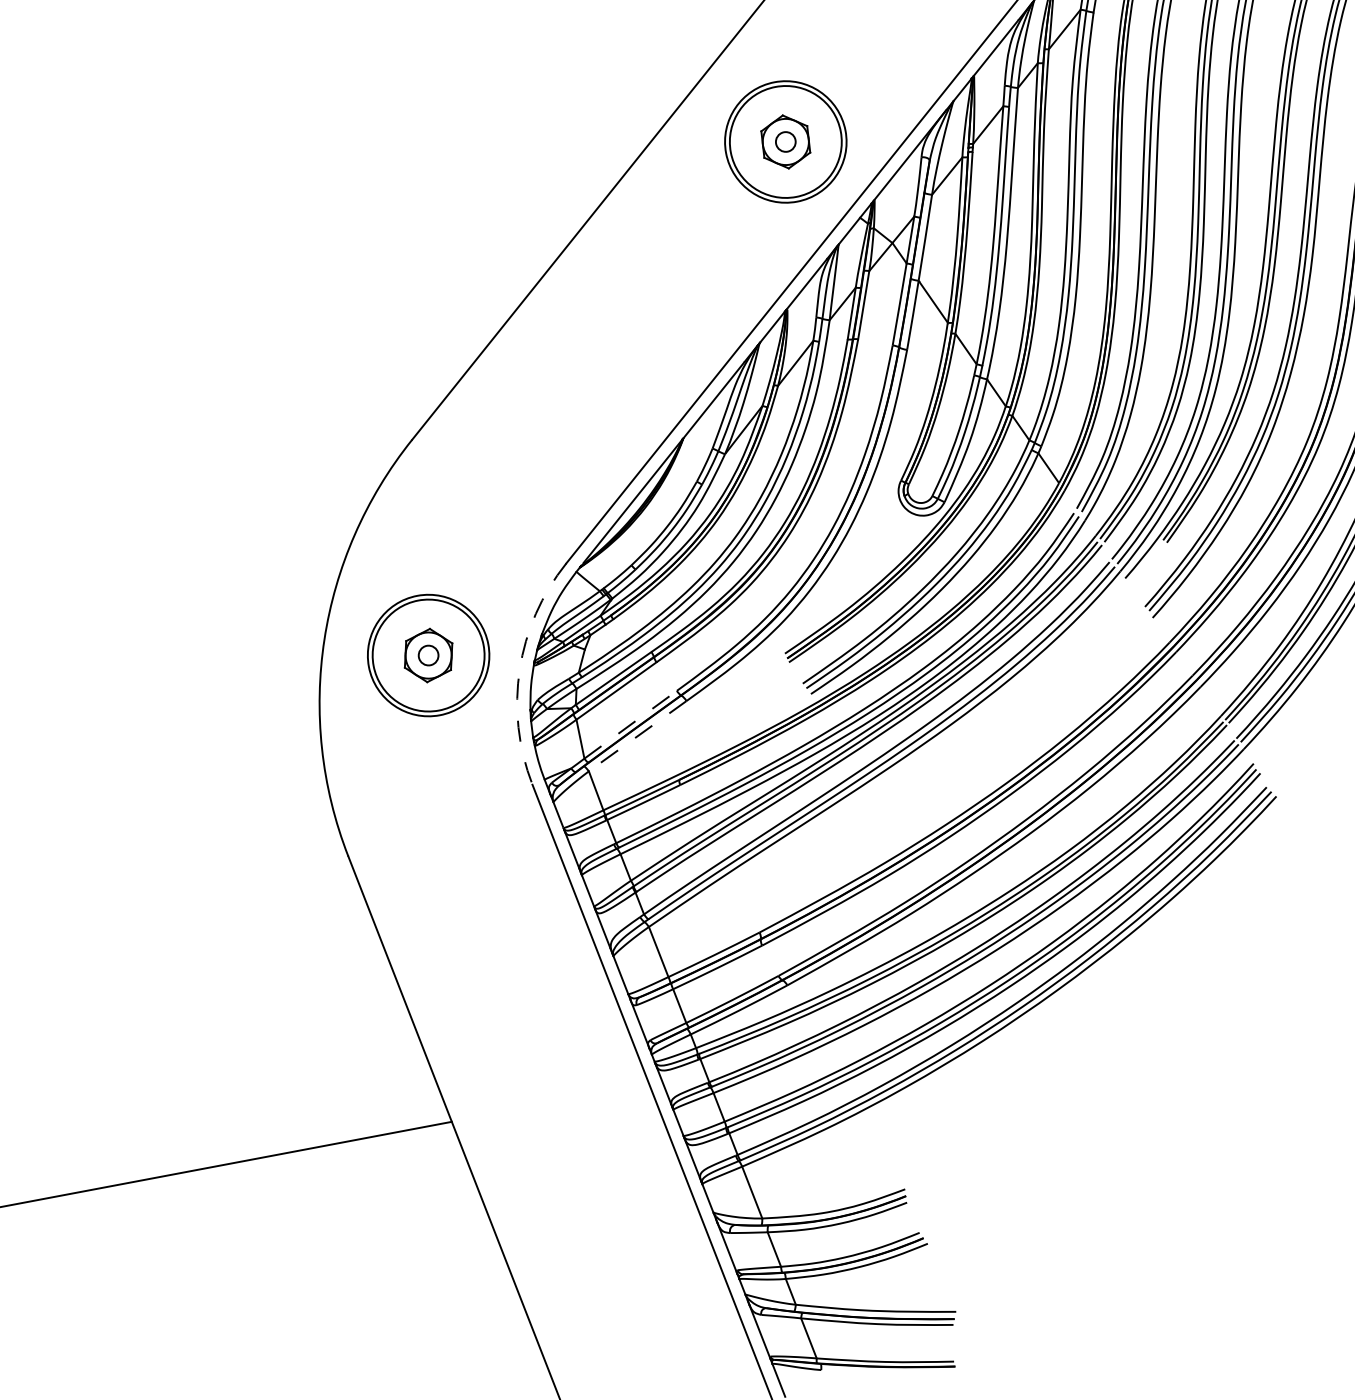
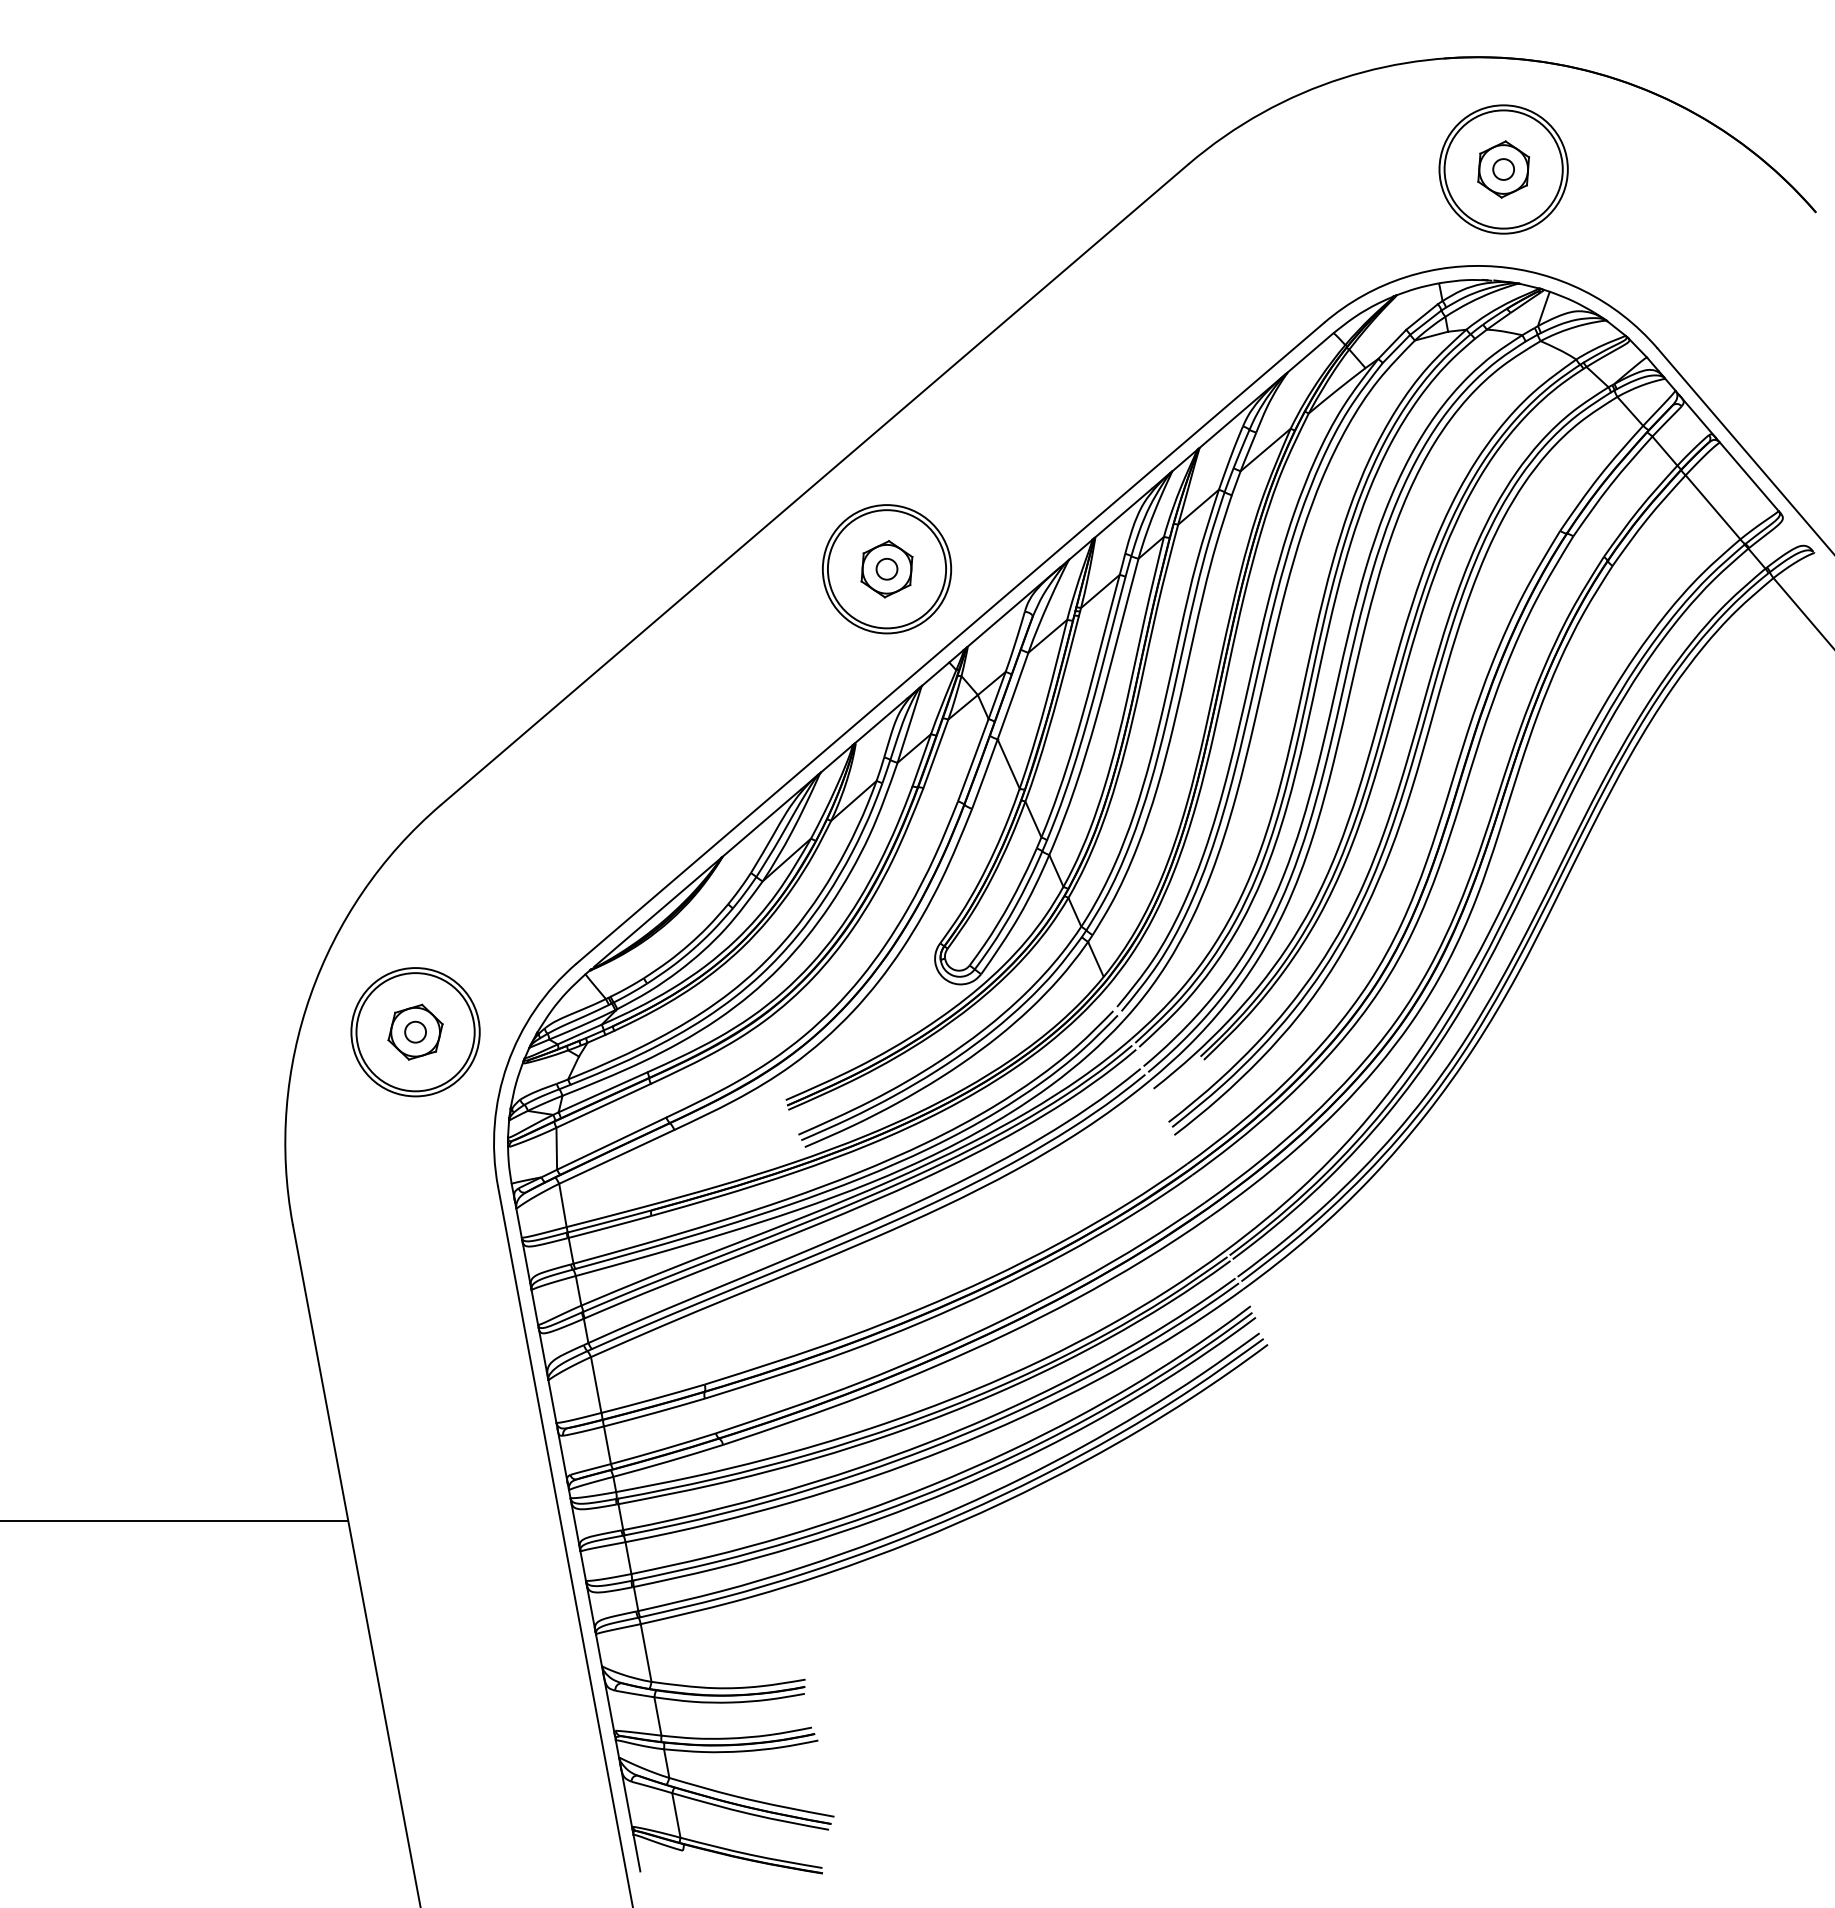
arc: (519, 669) -> (507, 1064), dashed -> solid
line: (630, 724) -> (611, 1143), dashed -> solid
line: (637, 736) -> (616, 1157), dashed -> solid

